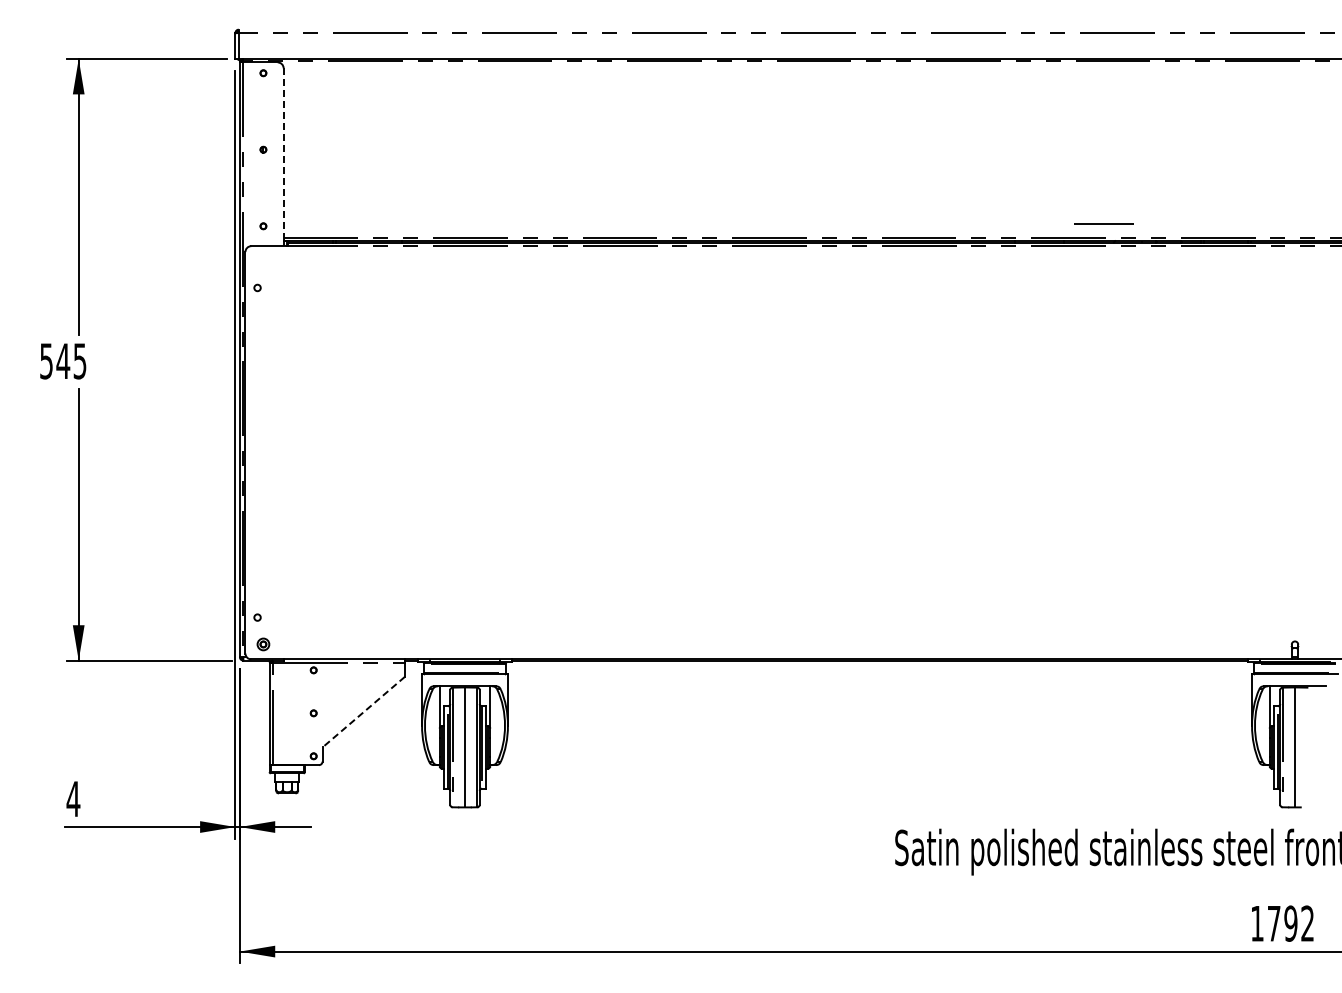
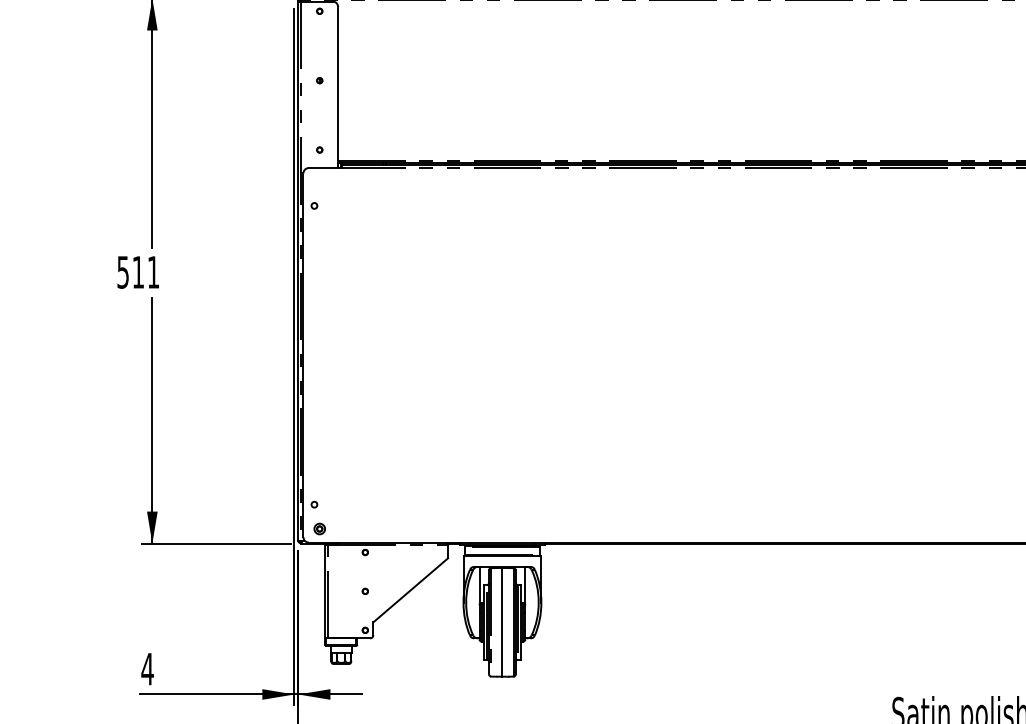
line: (283, 155) -> (337, 85), dashed -> solid
text: (71, 361) -> (145, 272), 545 -> 511
line: (363, 712) -> (410, 590), dashed -> solid

